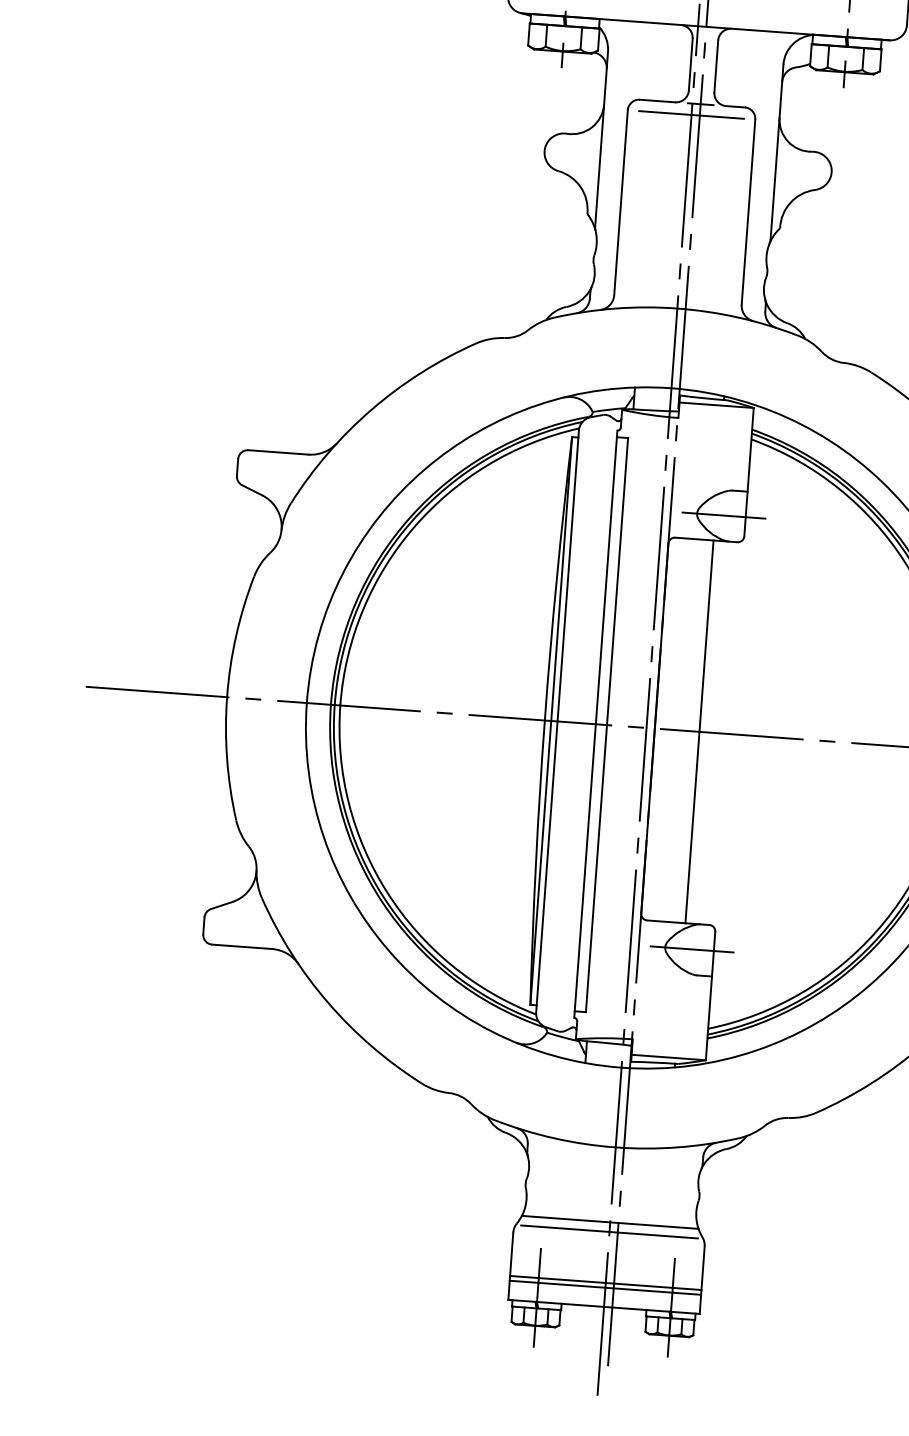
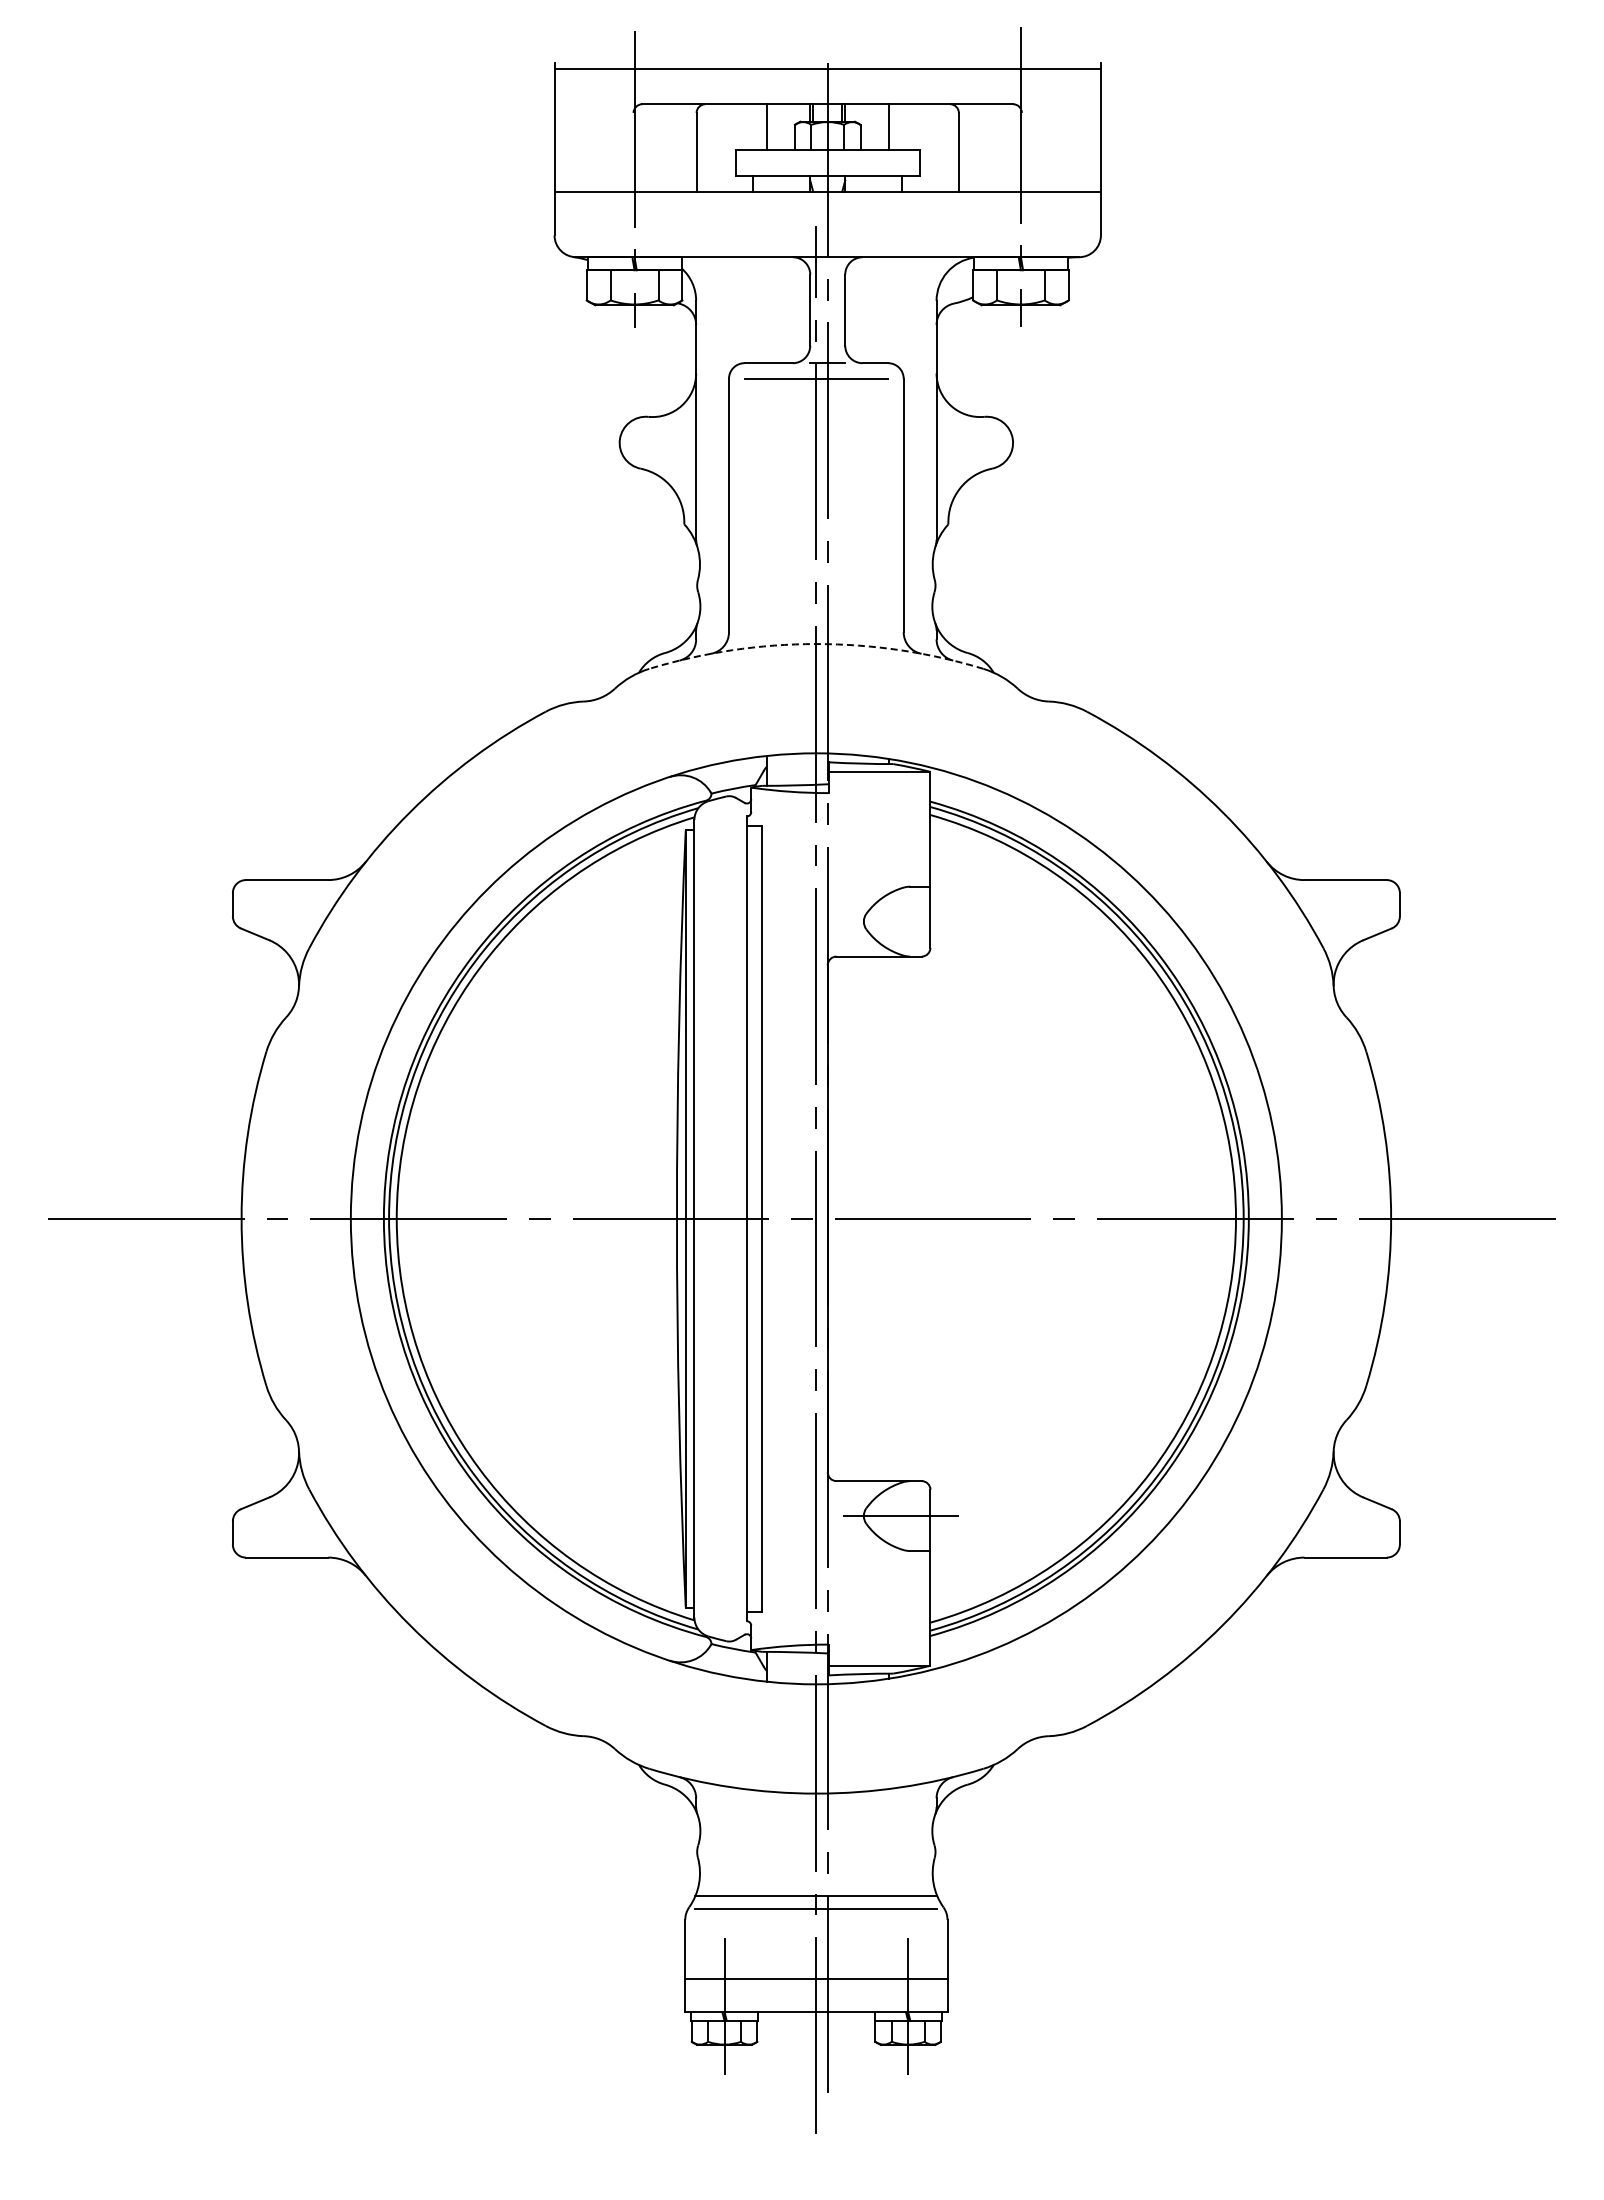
arc: (677, 308) -> (816, 644), solid -> dashed
line: (723, 515) -> (900, 921), removed
line: (699, 731) -> (888, 1218), removed
line: (605, 1287) -> (816, 1985), removed

